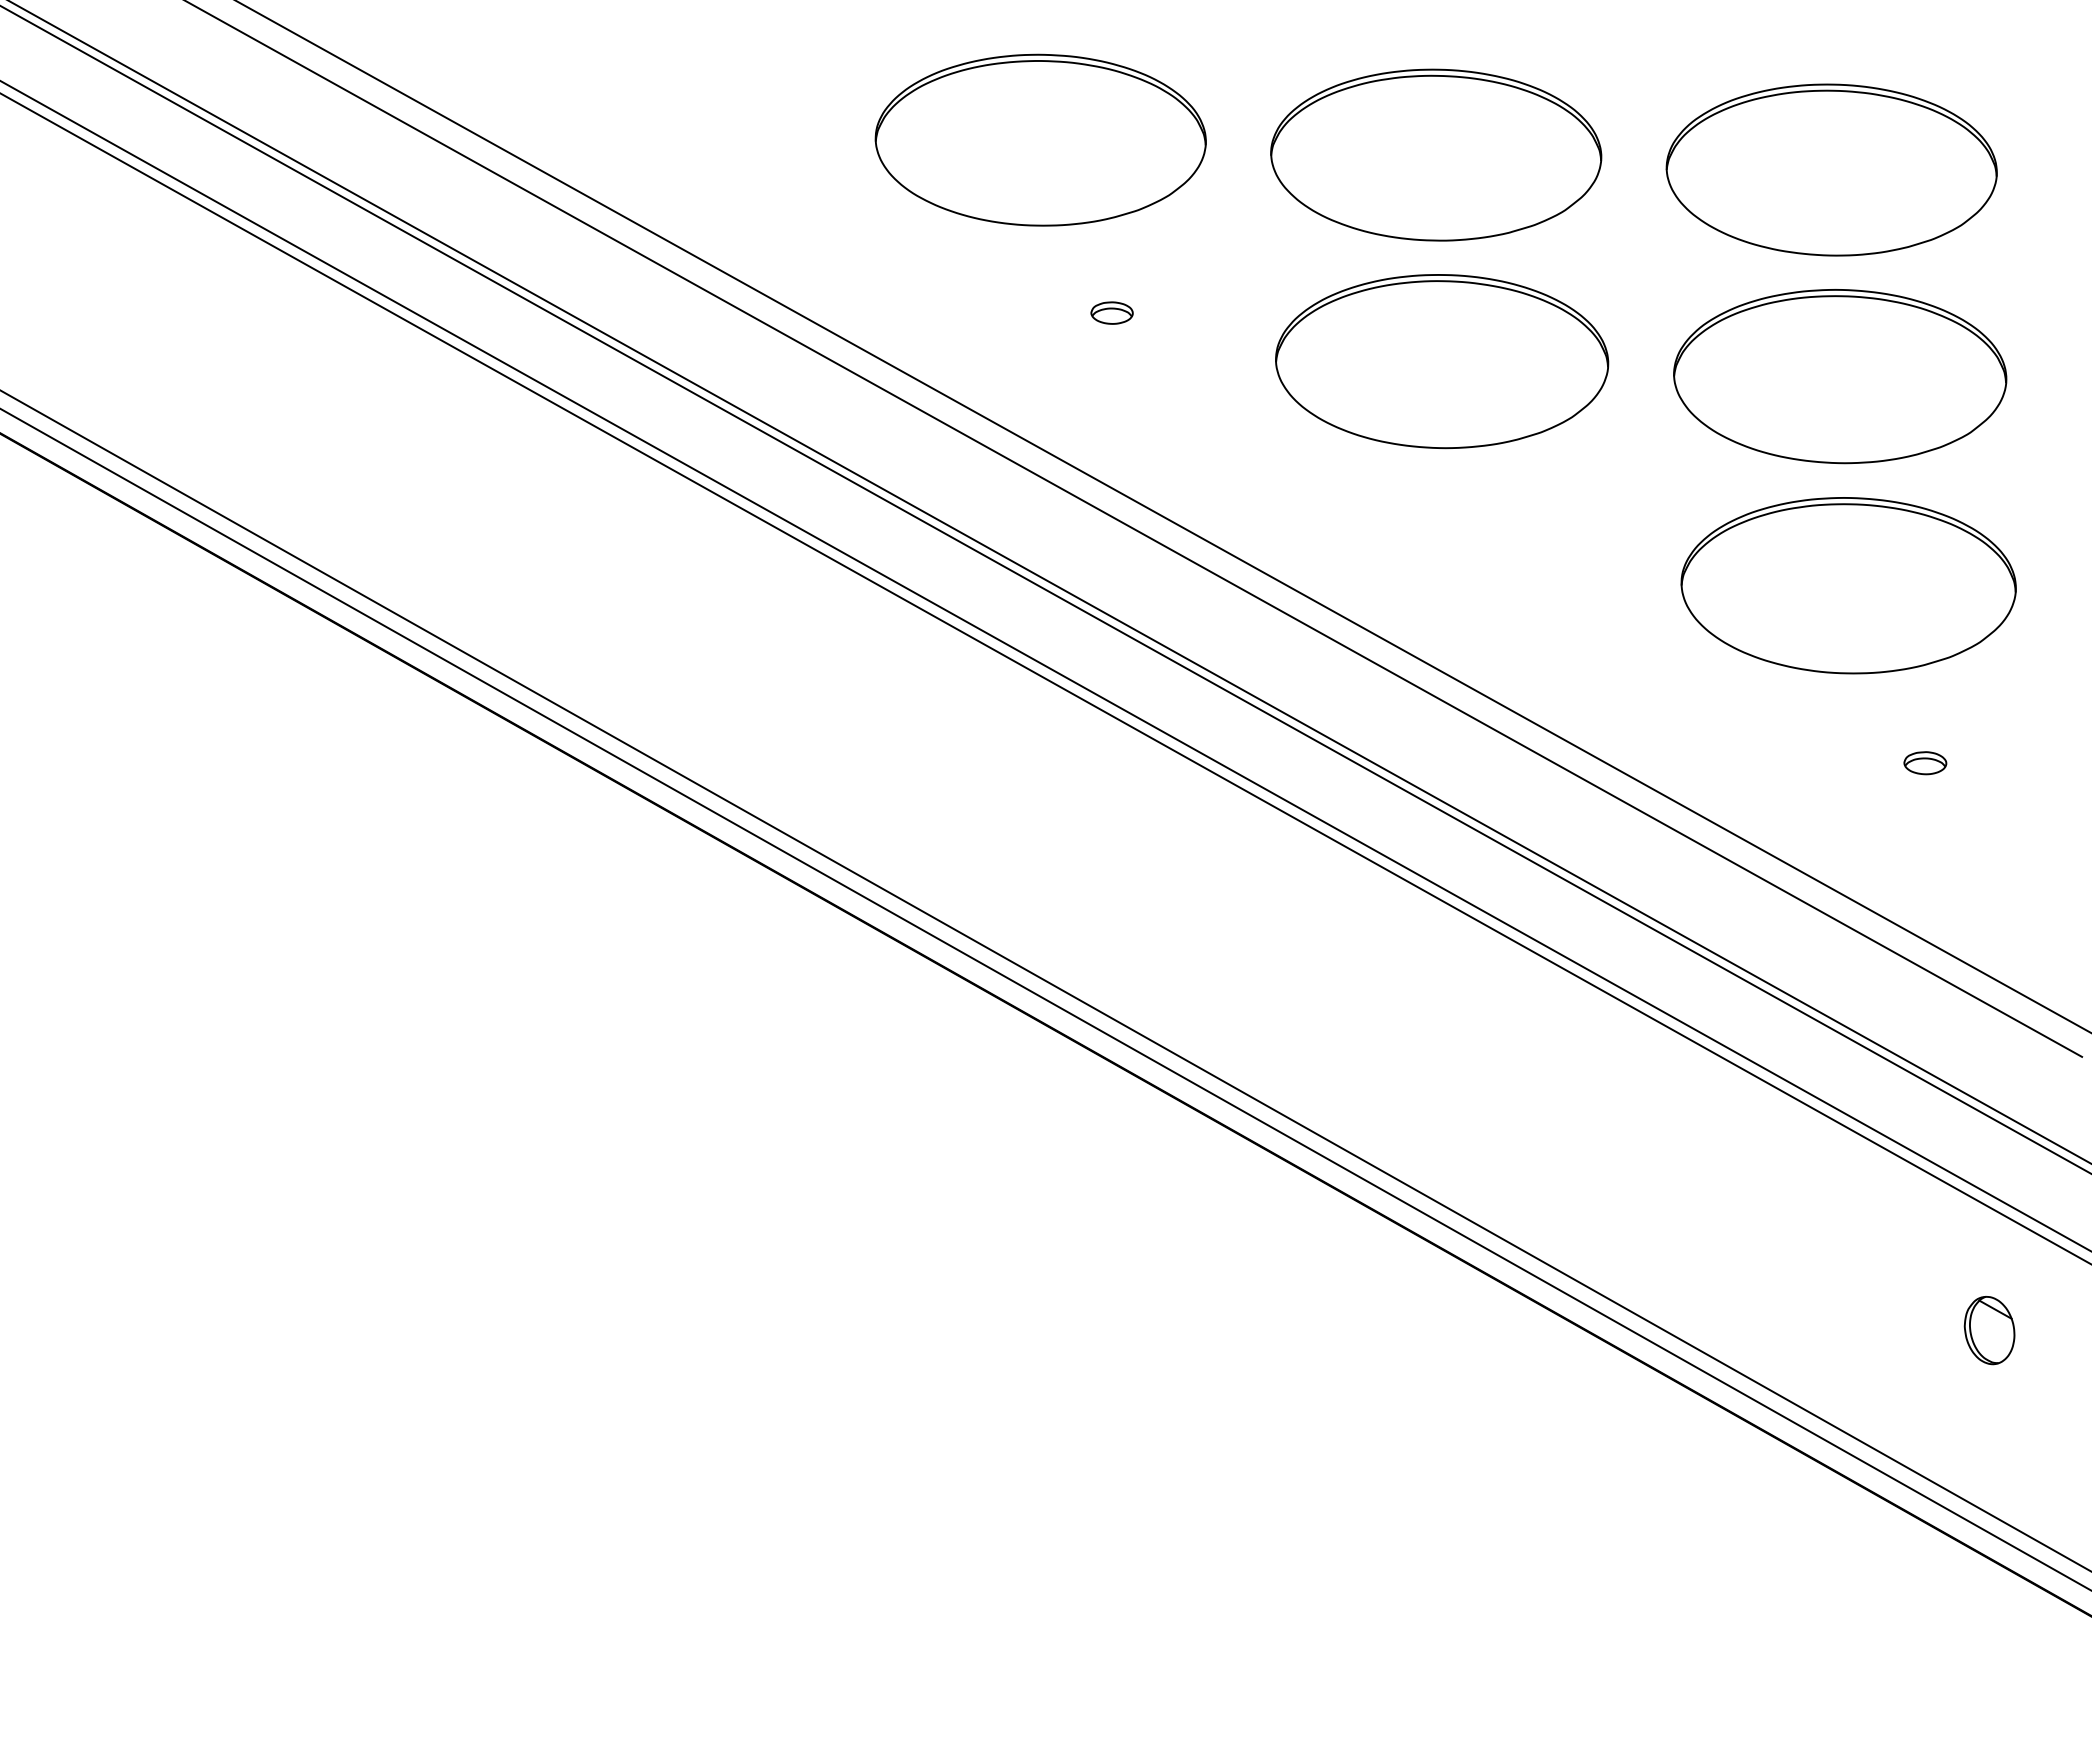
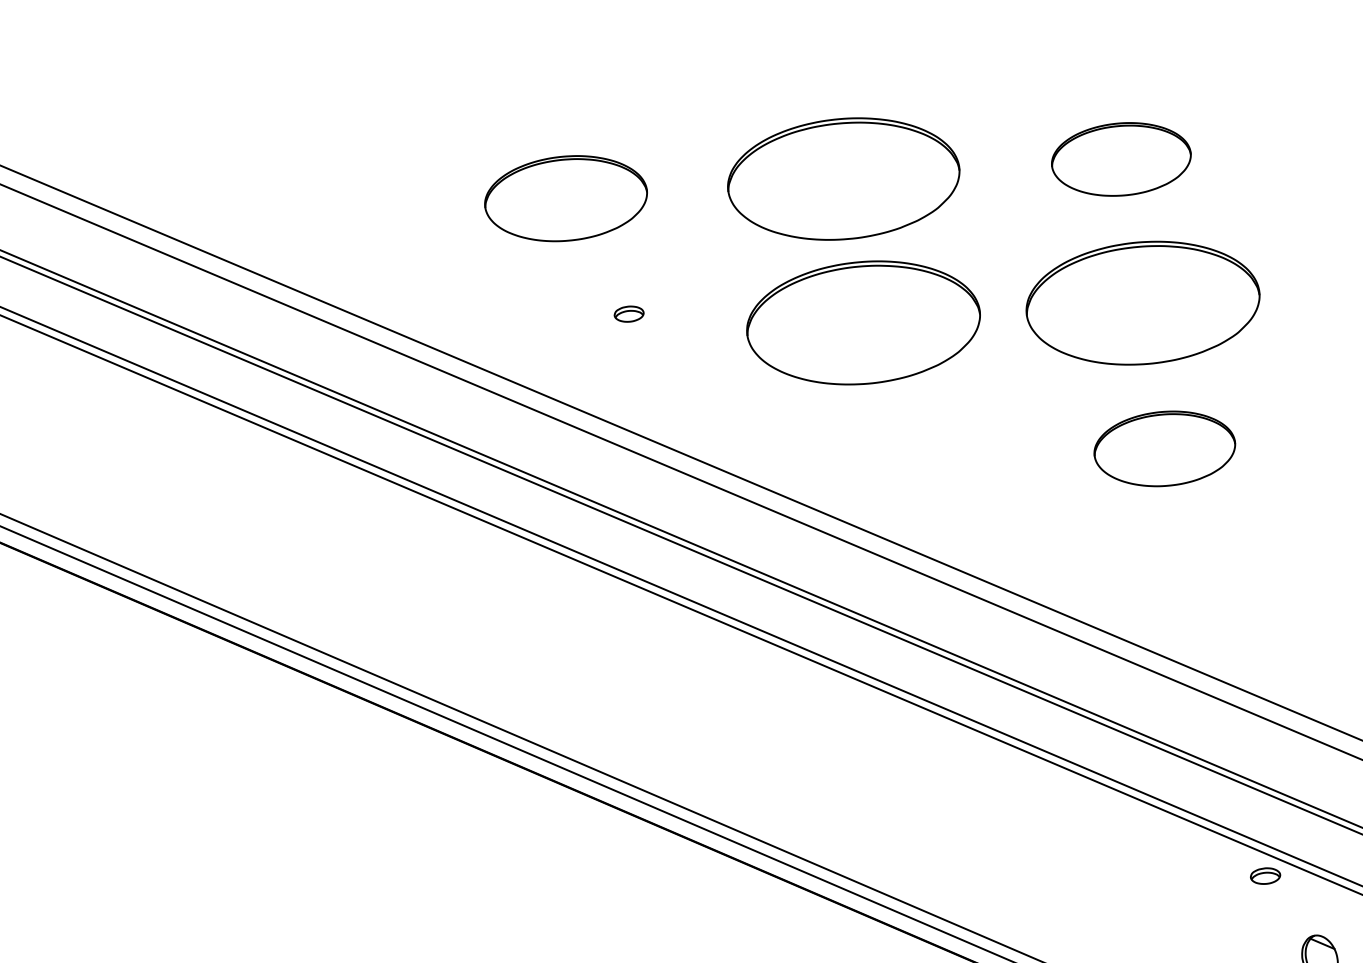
part: (1040, 139) -> (565, 198), size x0.7
part: (1831, 169) -> (1121, 159), size x0.6
part: (1848, 585) -> (1164, 448), size x0.6
part: (1925, 763) -> (1265, 876), moved

